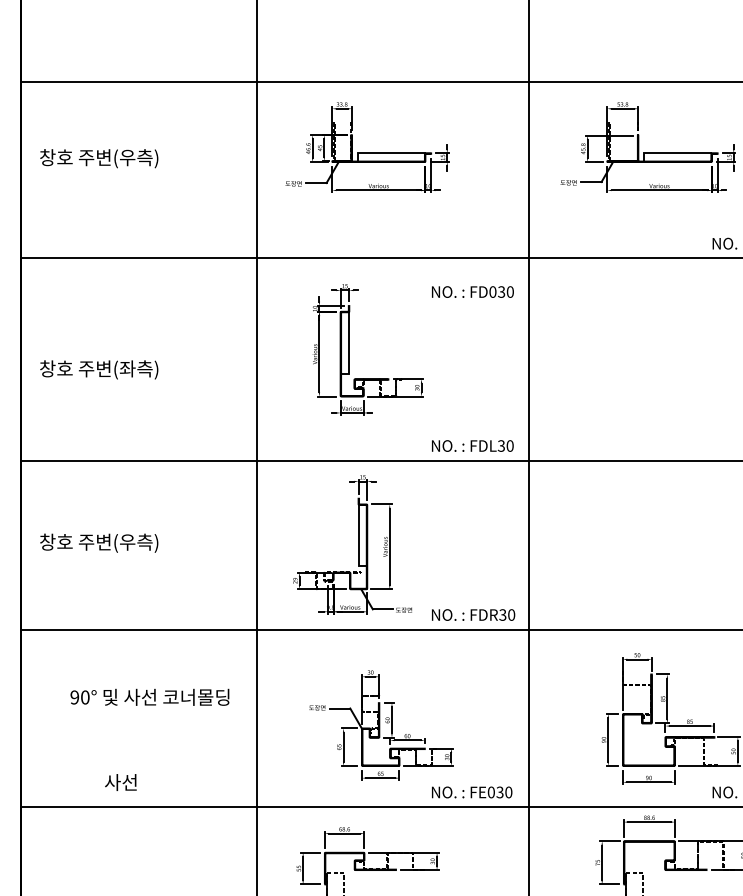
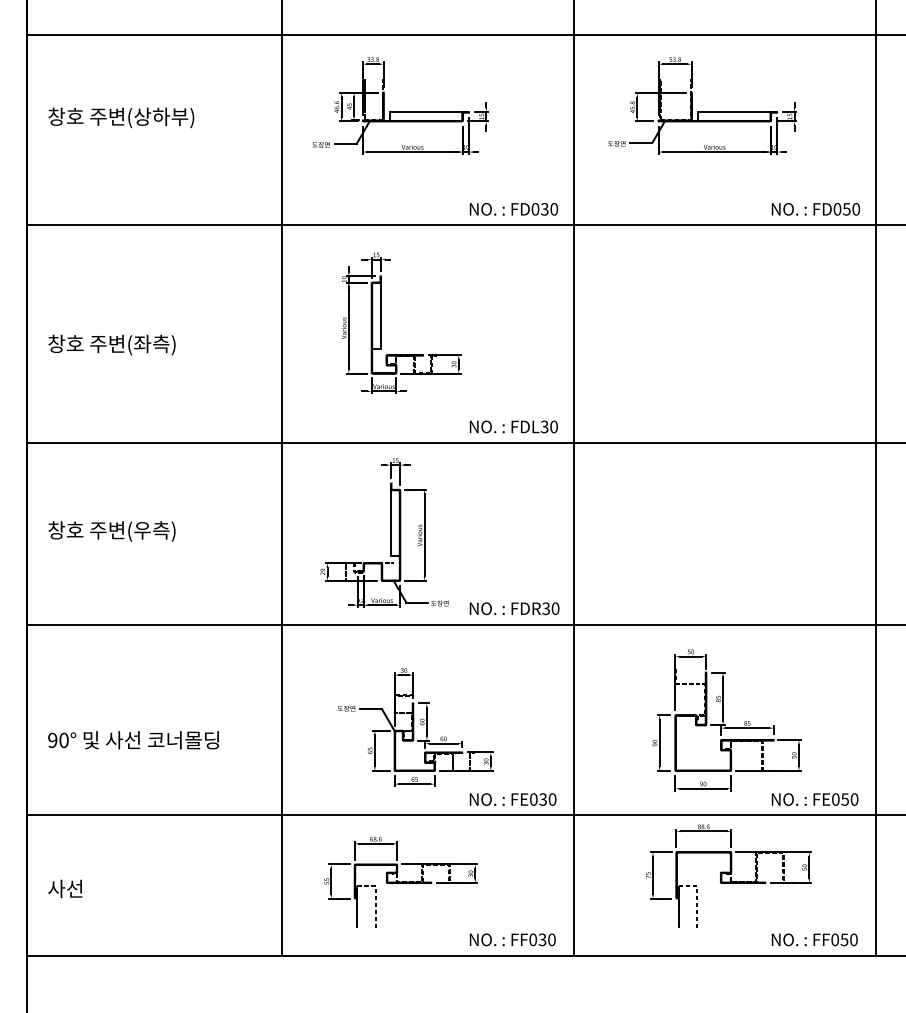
text: (148, 158) -> (164, 117), 창호 주변(우측) -> 창호 주변(상하부)
text: (472, 292) -> (513, 209), moved
text: (149, 697) -> (133, 740), moved
text: (121, 782) -> (65, 888), moved

